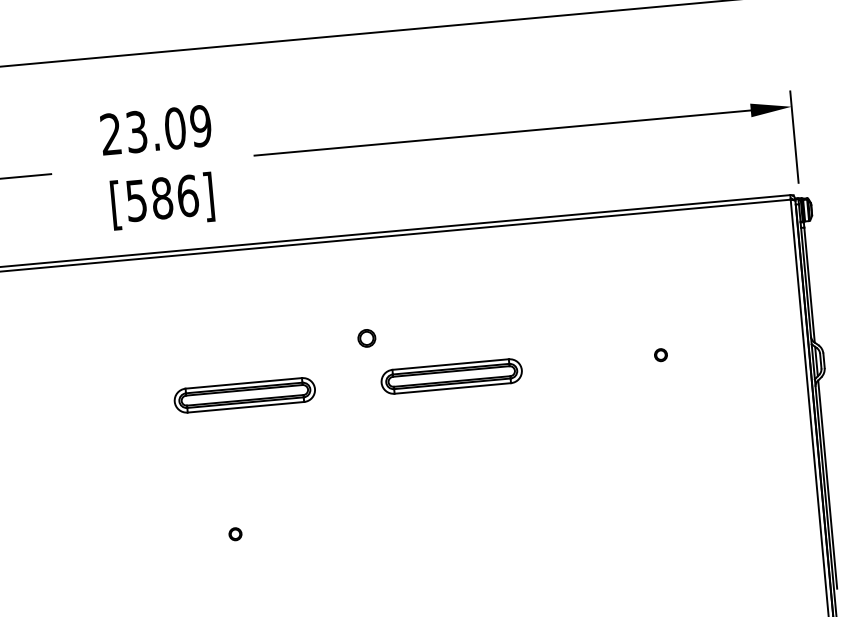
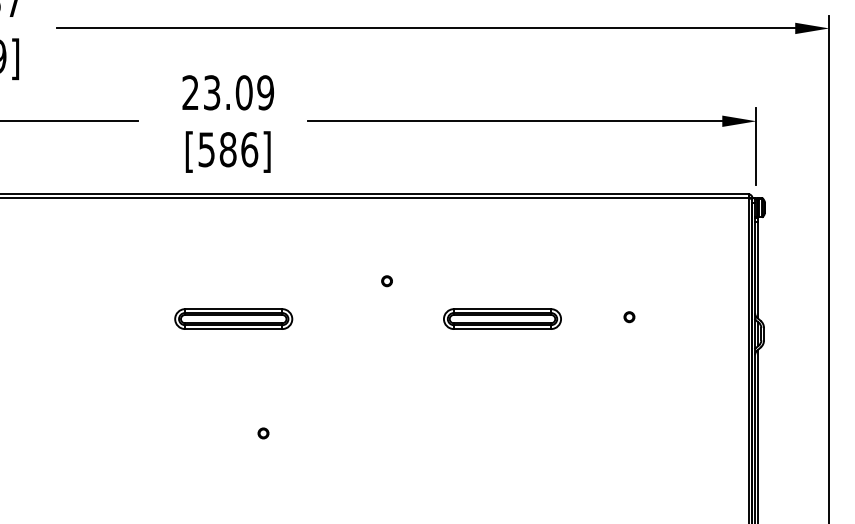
part: (366, 338) -> (386, 281), size x0.71
part: (451, 375) -> (502, 318), moved
part: (244, 394) -> (233, 318), moved

